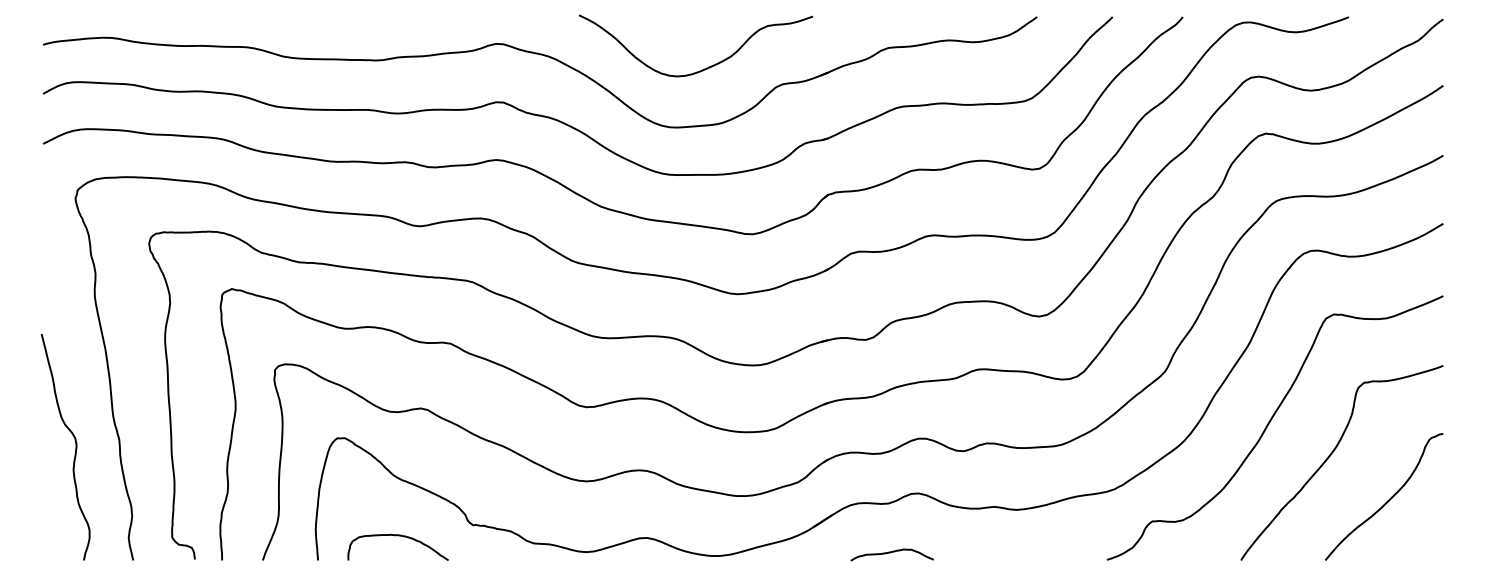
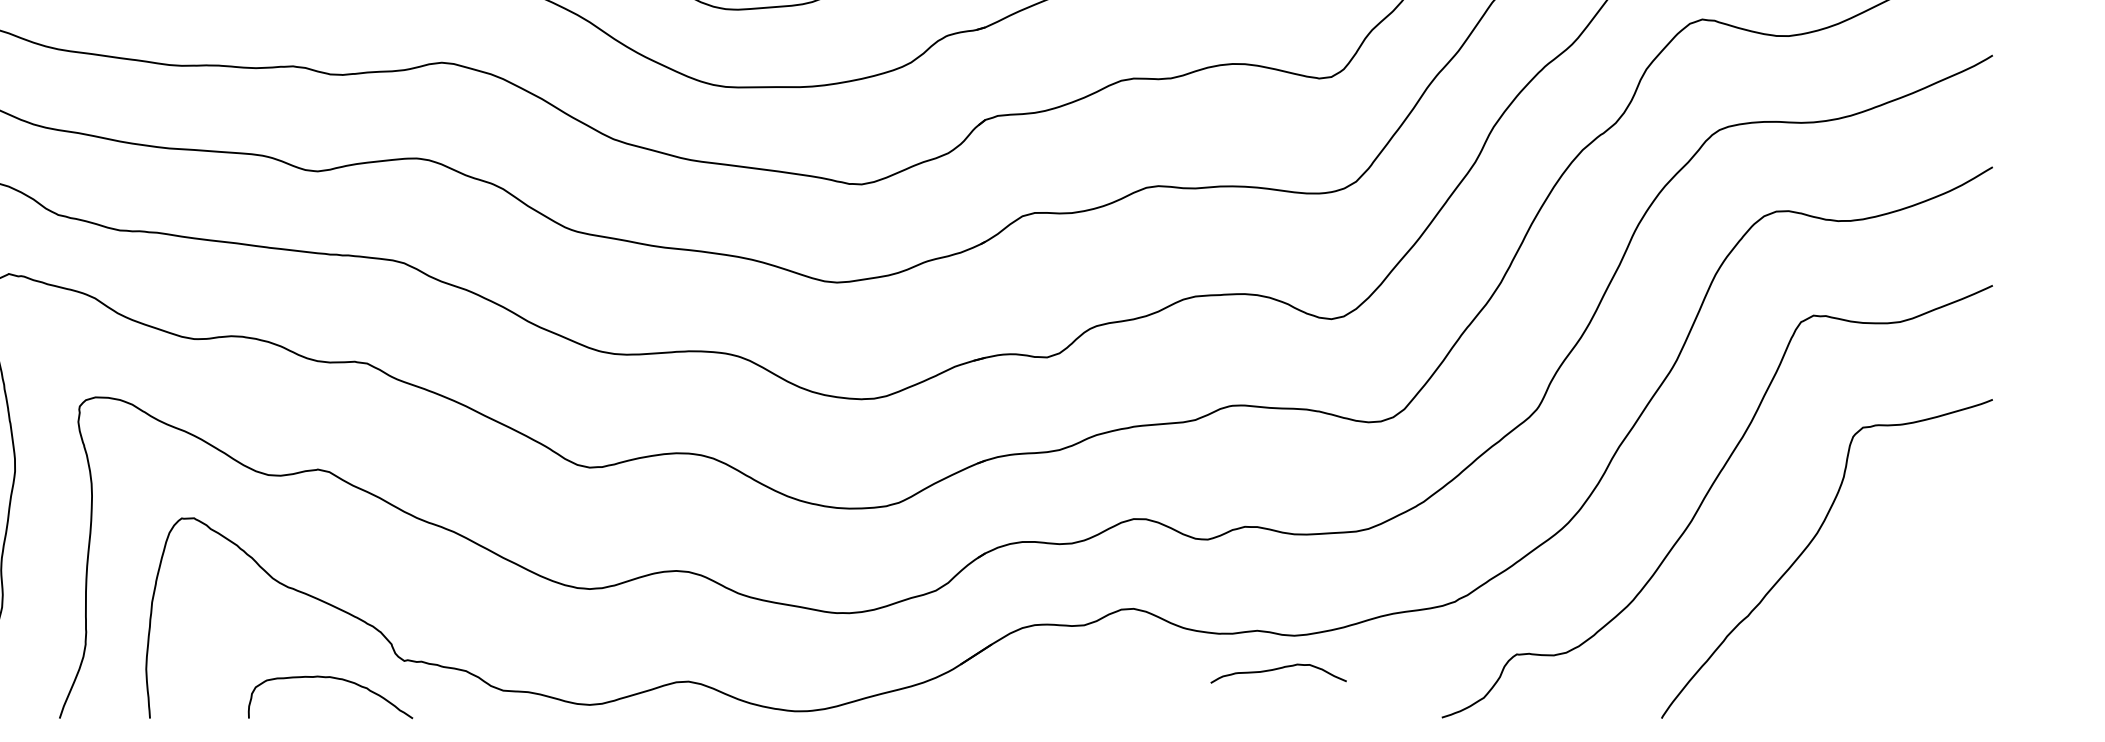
curve: (1388, 499) -> (1903, 618), removed
curve: (396, 536) -> (327, 679), moved
curve: (890, 553) -> (1275, 671), moved

